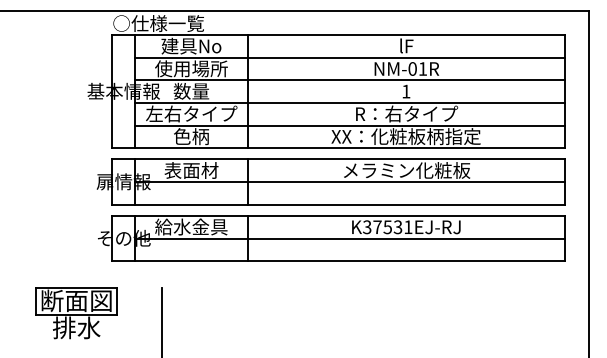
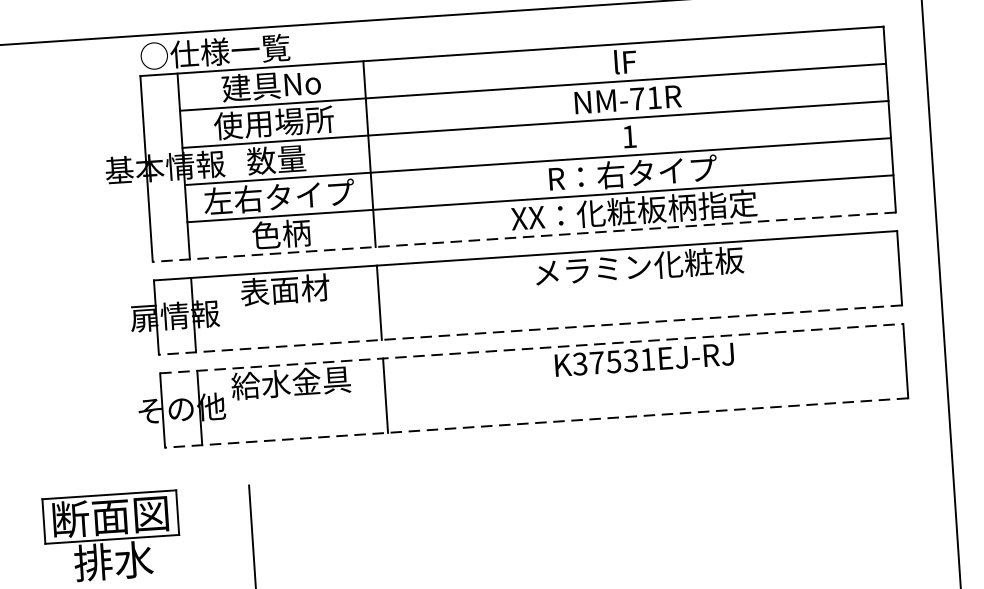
text: (412, 68) -> (637, 98), NM-01R -> NM-71R
line: (338, 148) -> (524, 237), solid -> dashed
line: (349, 182) -> (546, 292), removed
line: (338, 204) -> (530, 329), solid -> dashed
line: (339, 215) -> (533, 347), solid -> dashed
line: (349, 238) -> (552, 384), removed
line: (338, 261) -> (536, 423), solid -> dashed

